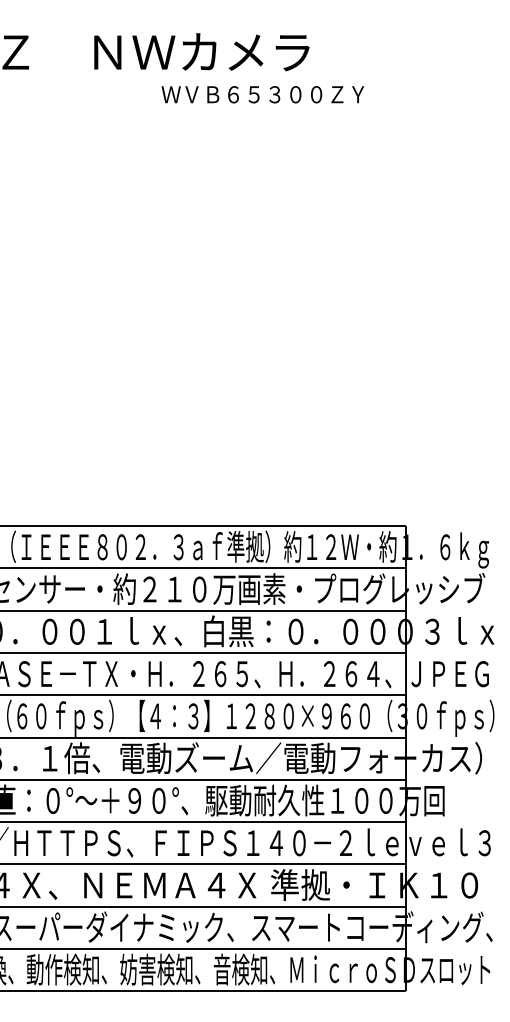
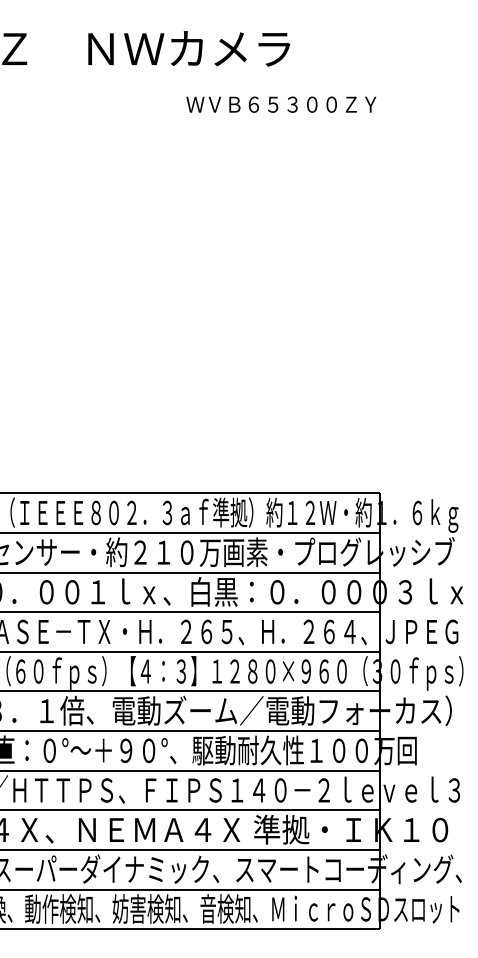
text: (262, 94) -> (281, 104), moved

